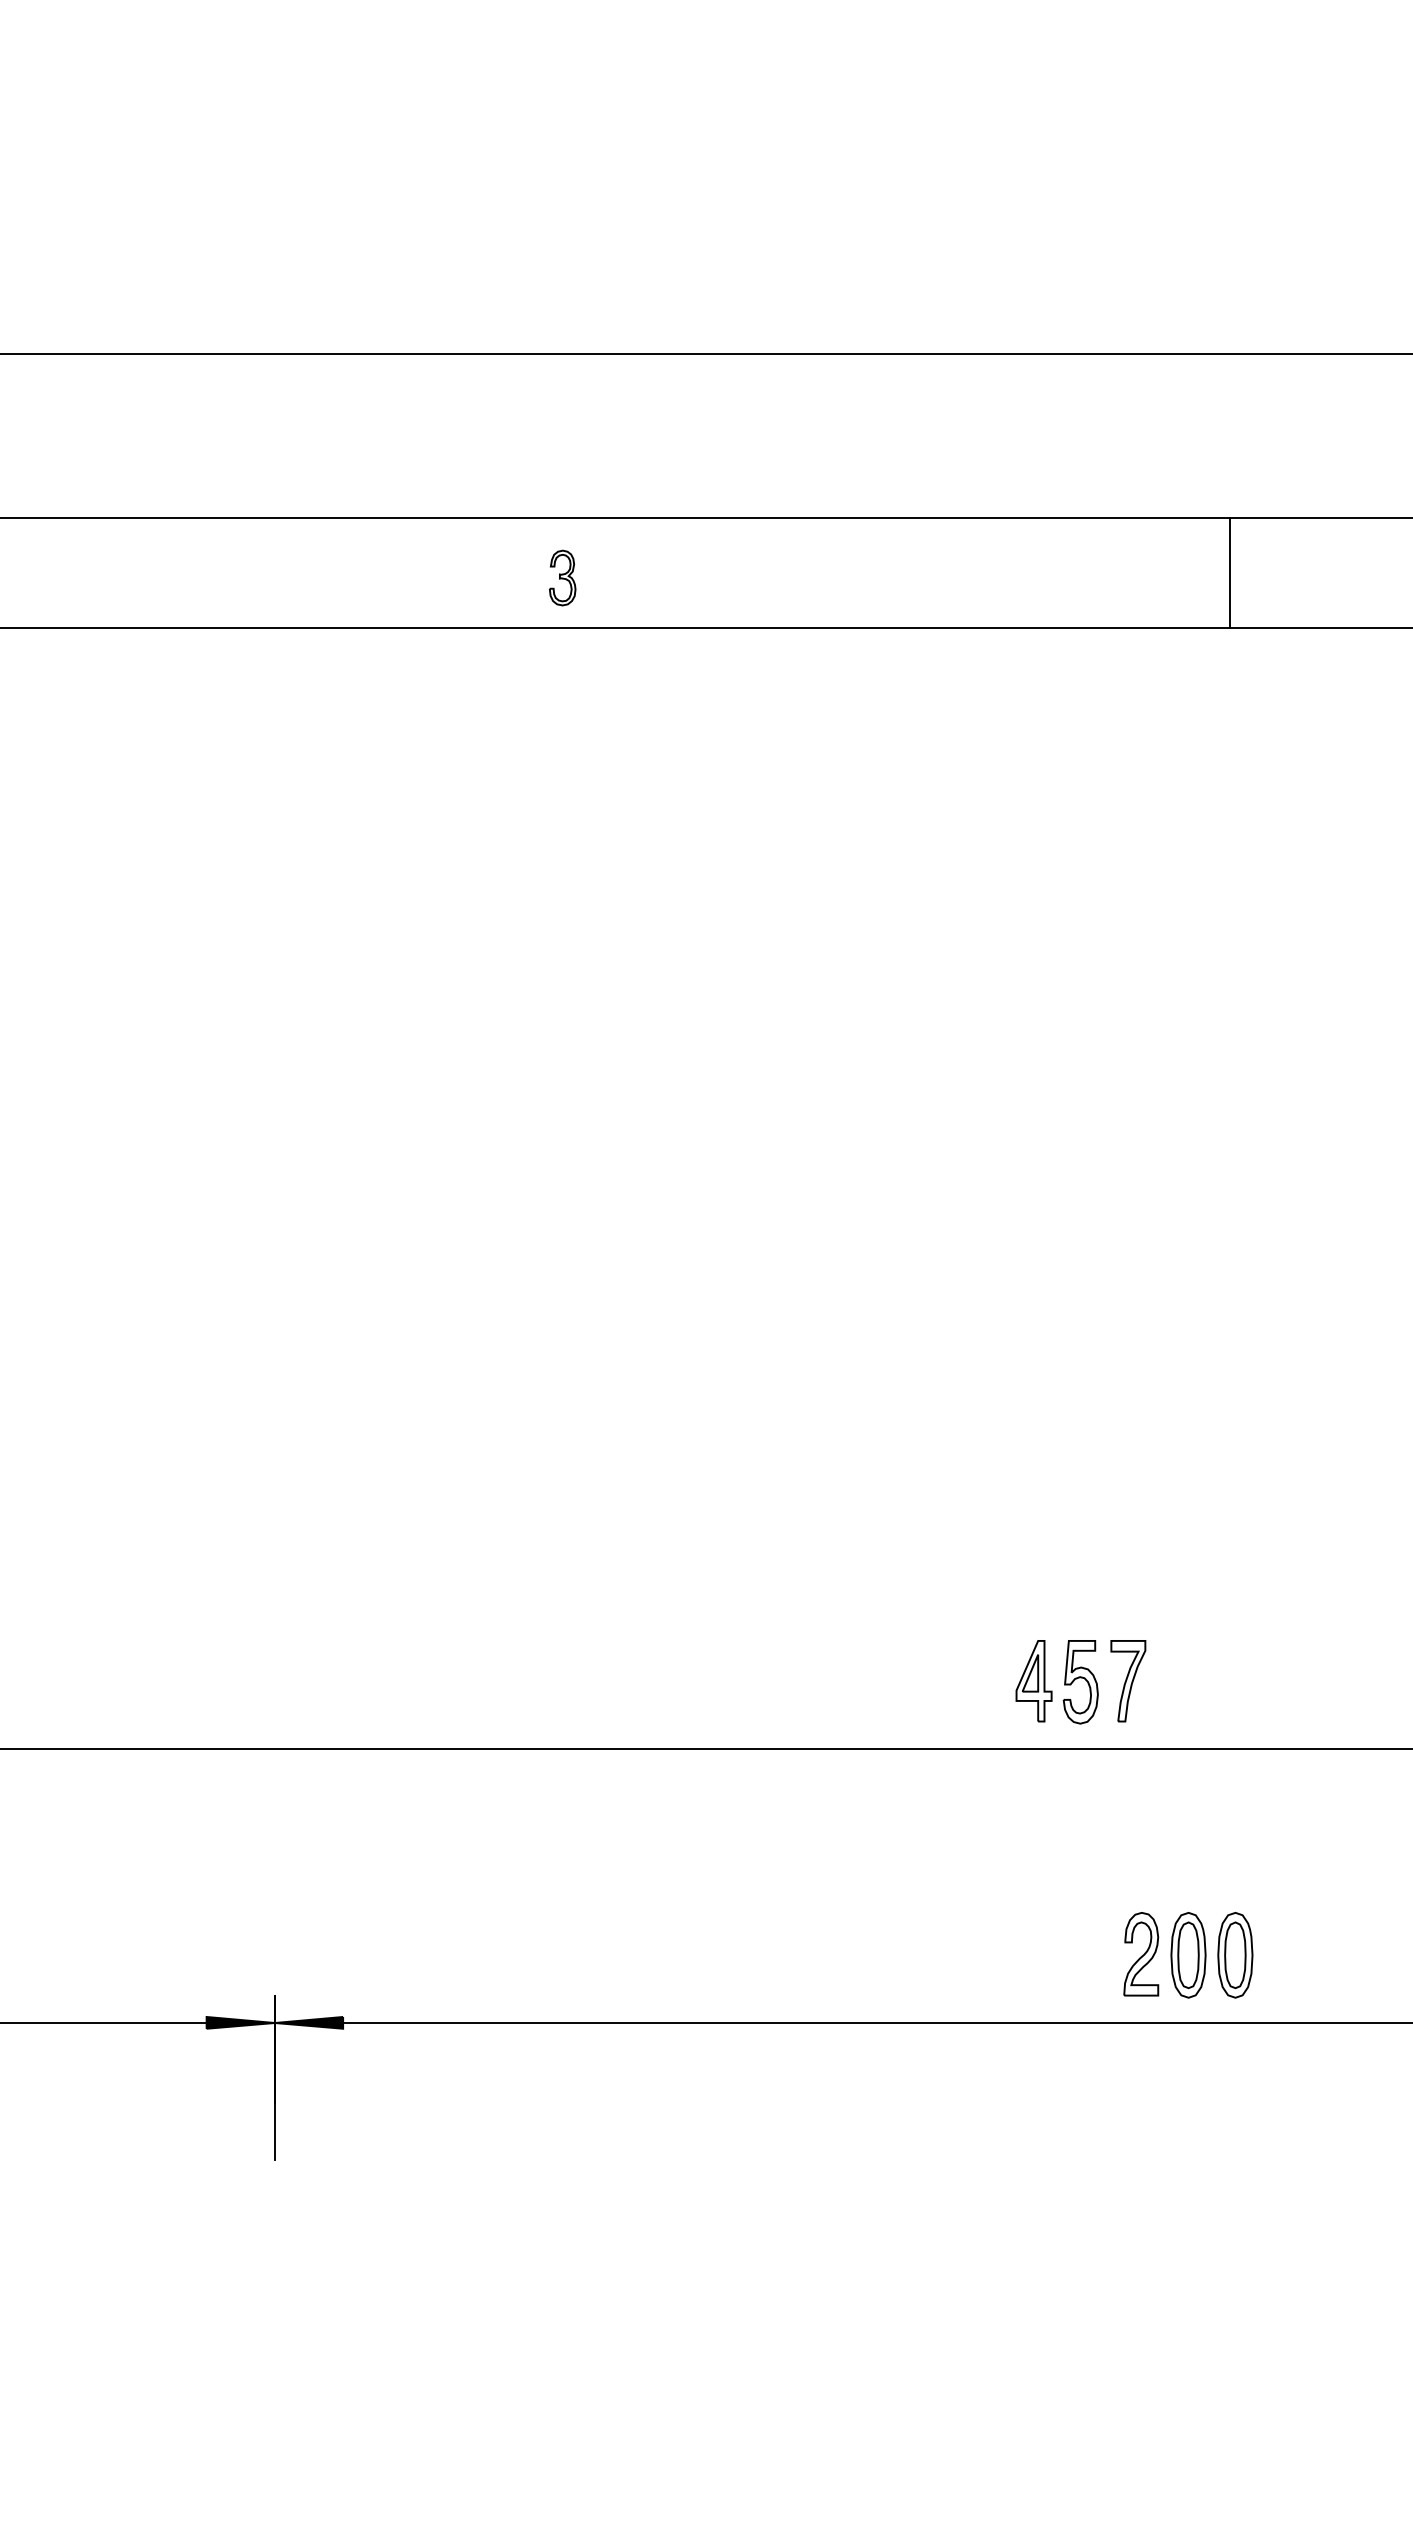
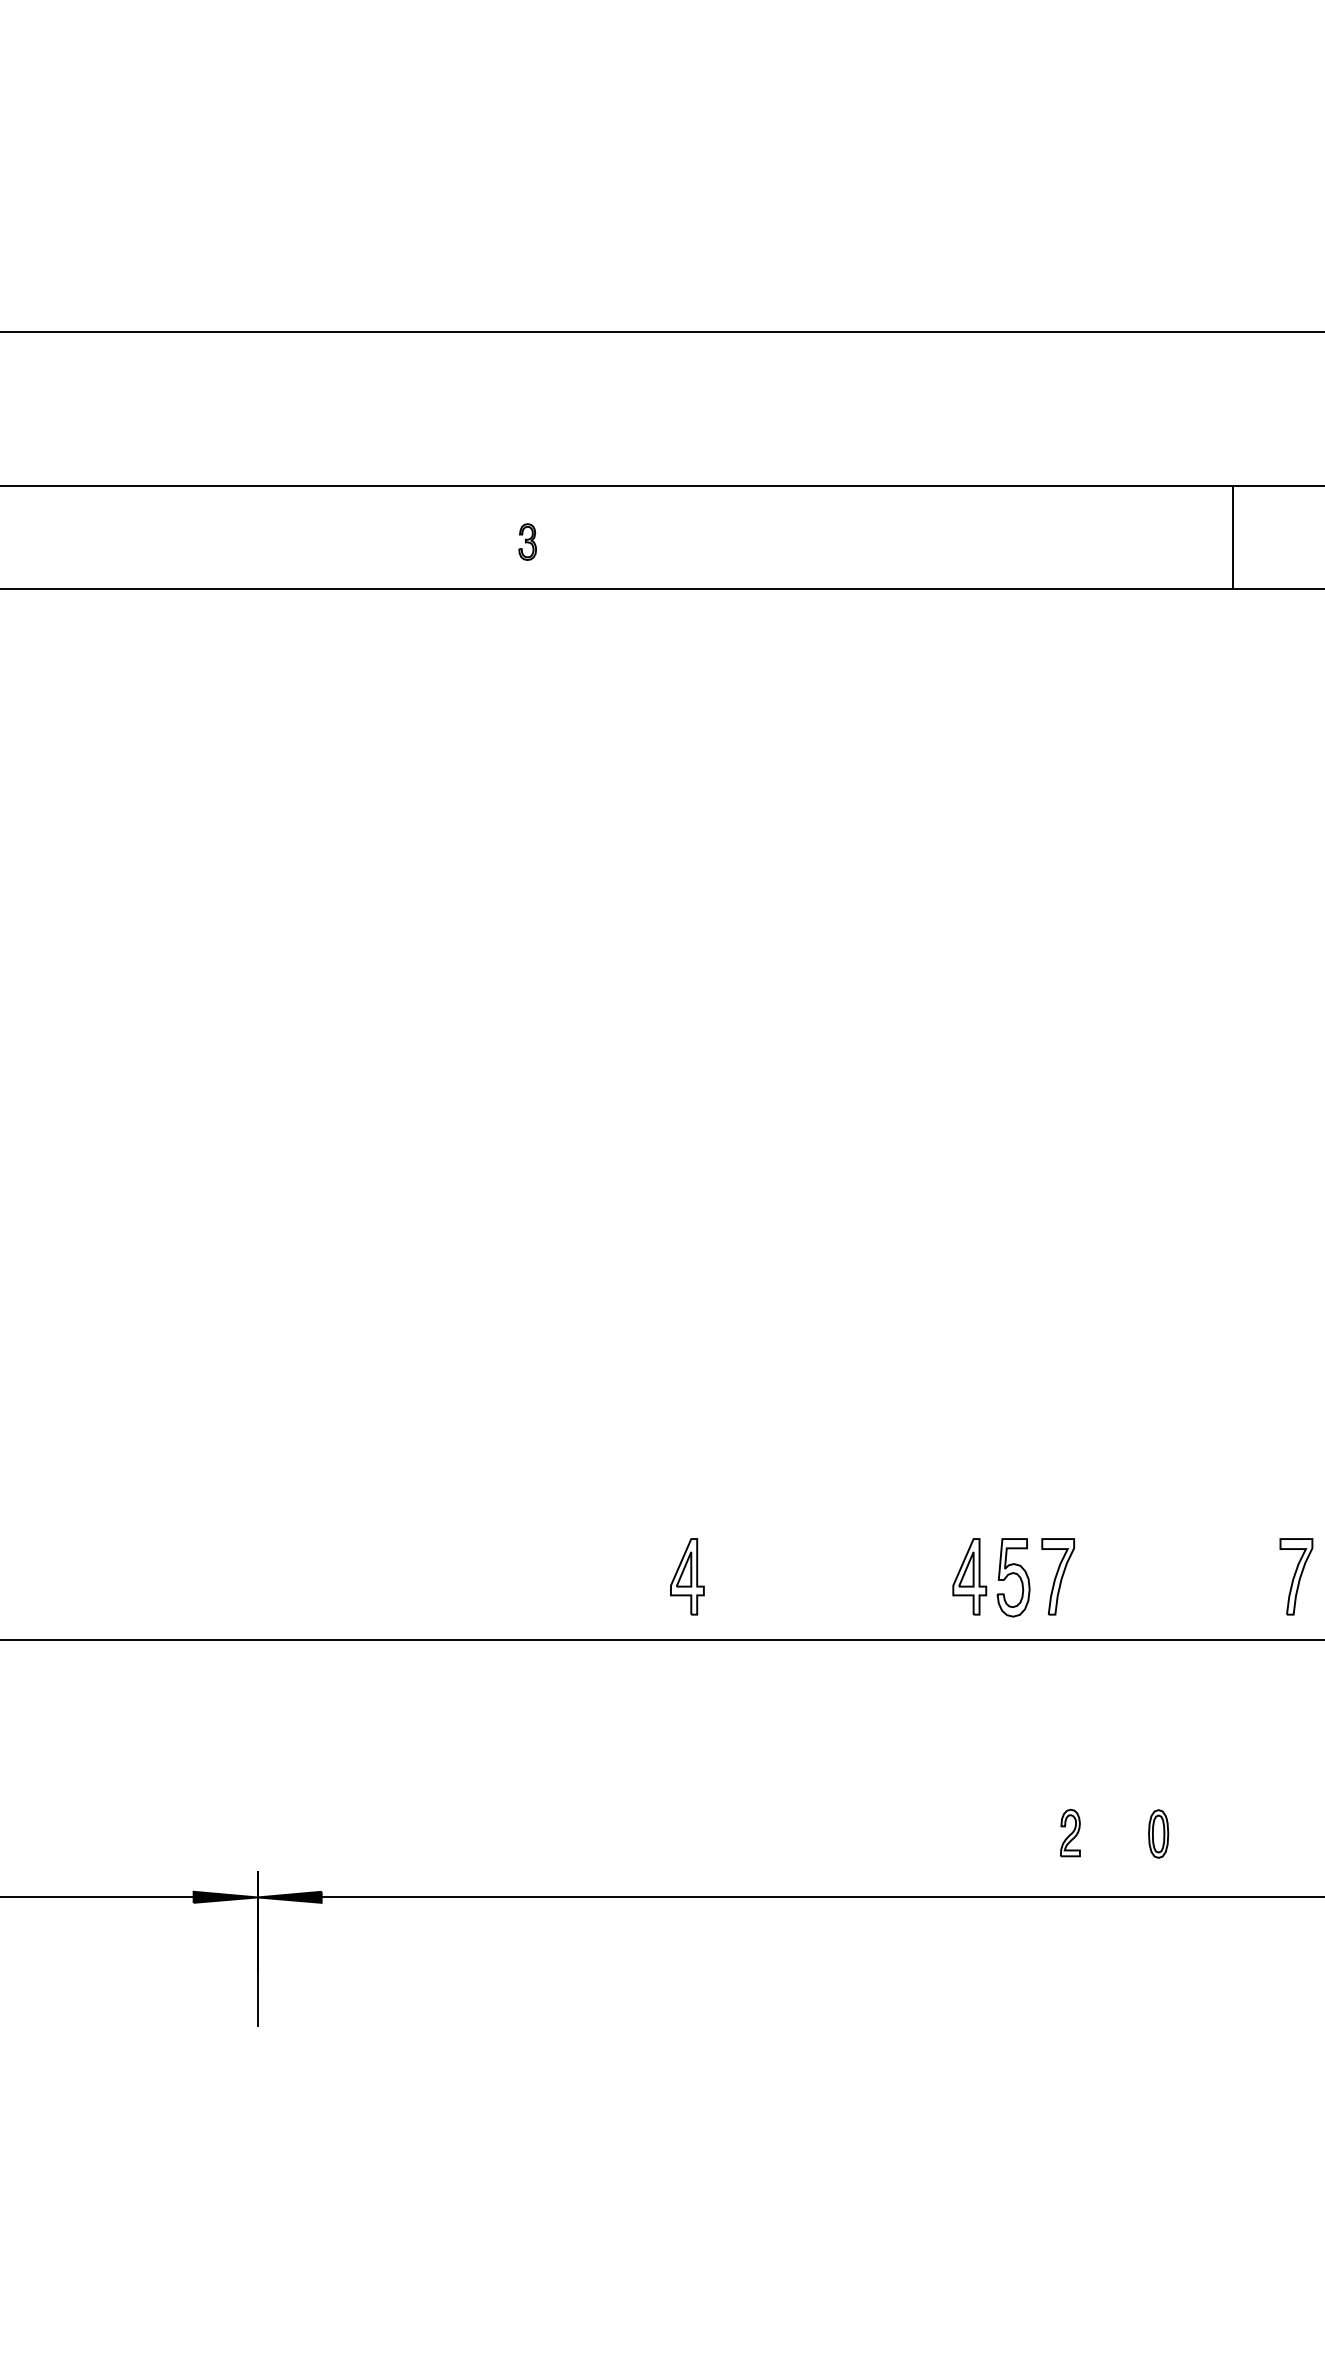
line: (1230, 572) -> (1233, 536), moved
part: (562, 577) -> (527, 541), size x0.7
part: (732, 1681) -> (686, 1577), added
part: (1382, 1681) -> (1296, 1577), added
part: (1141, 1954) -> (1070, 1833), size x0.6
part: (1188, 1955) -> (1114, 1834), removed
part: (1235, 1955) -> (1158, 1834), size x0.6

